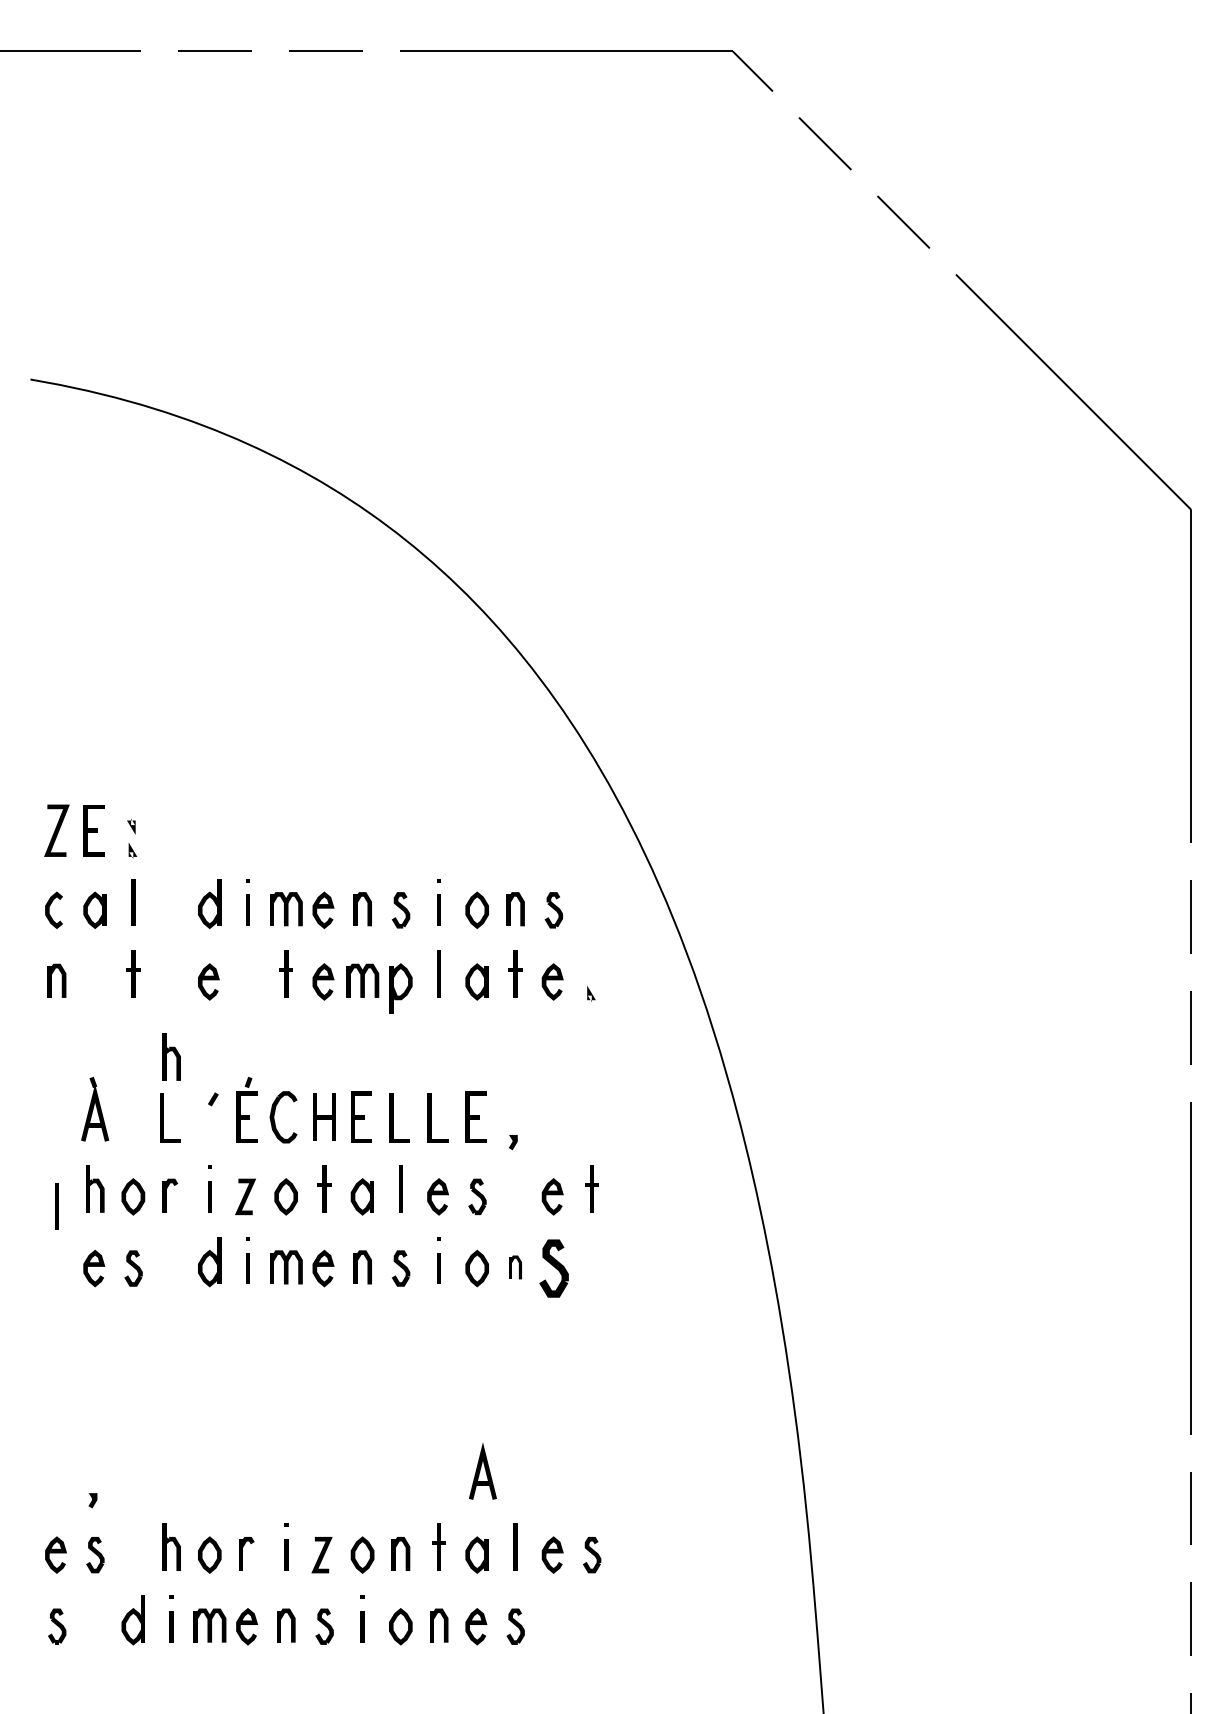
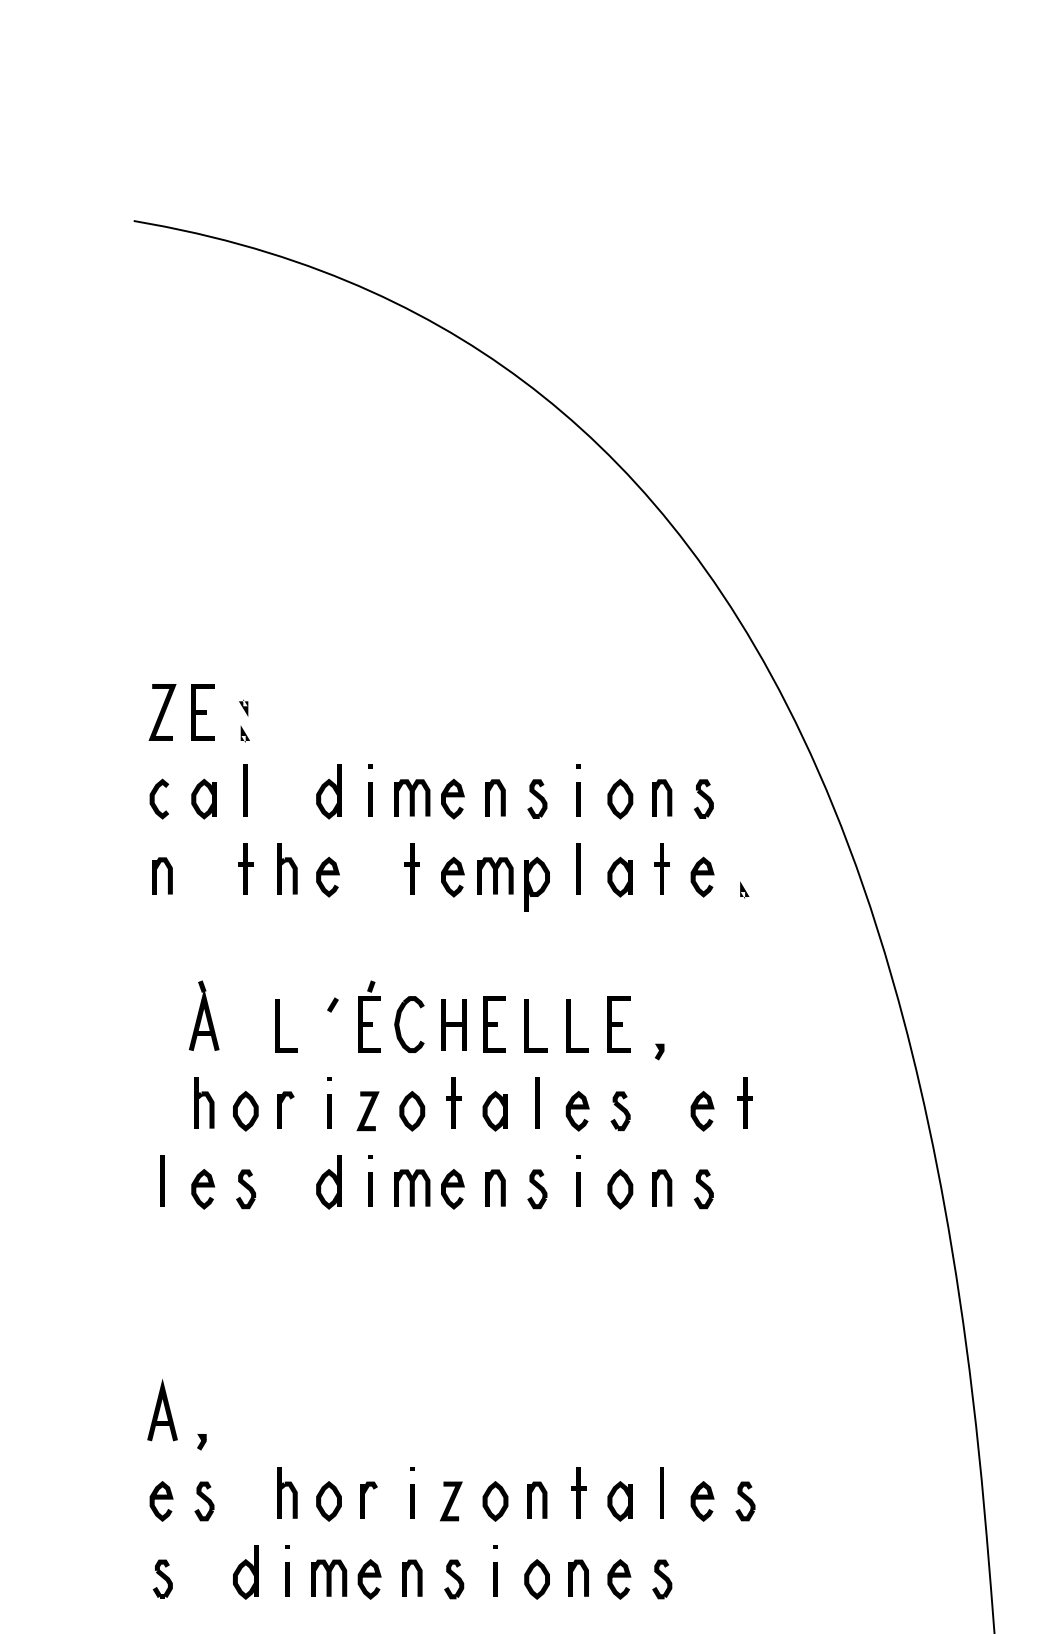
part: (171, 1056) -> (287, 867), moved
line: (56, 1206) -> (162, 1180), moved
part: (515, 1267) -> (662, 1188), size x1.43
part: (553, 1268) -> (703, 1189), size x0.62
part: (482, 1471) -> (162, 1410), moved

